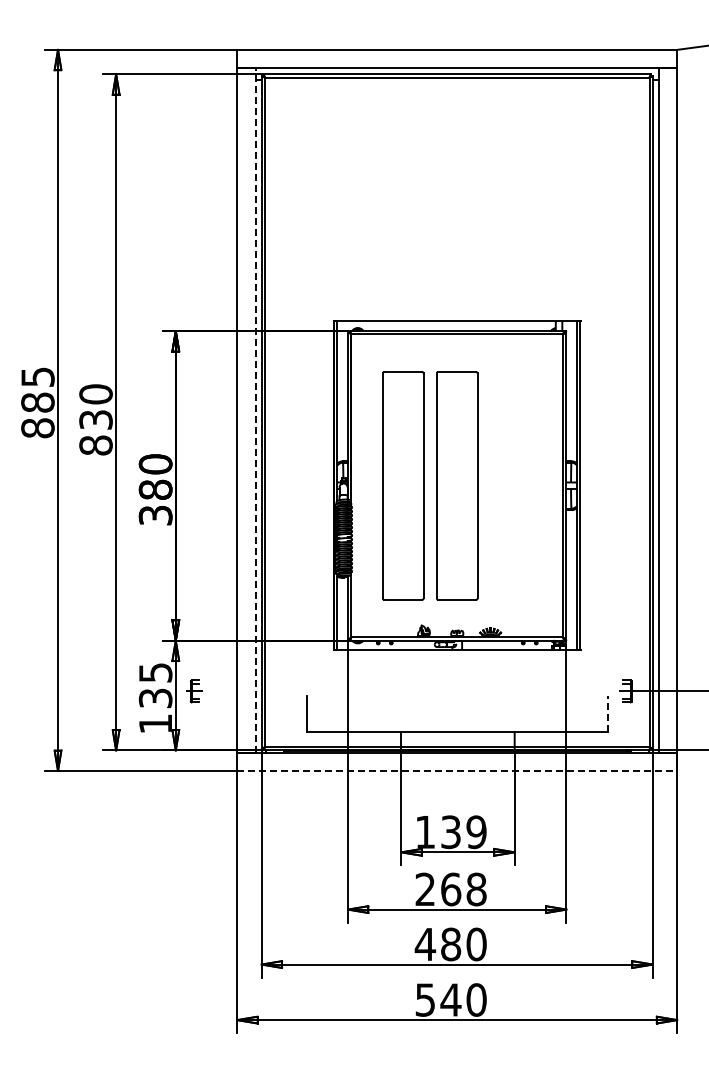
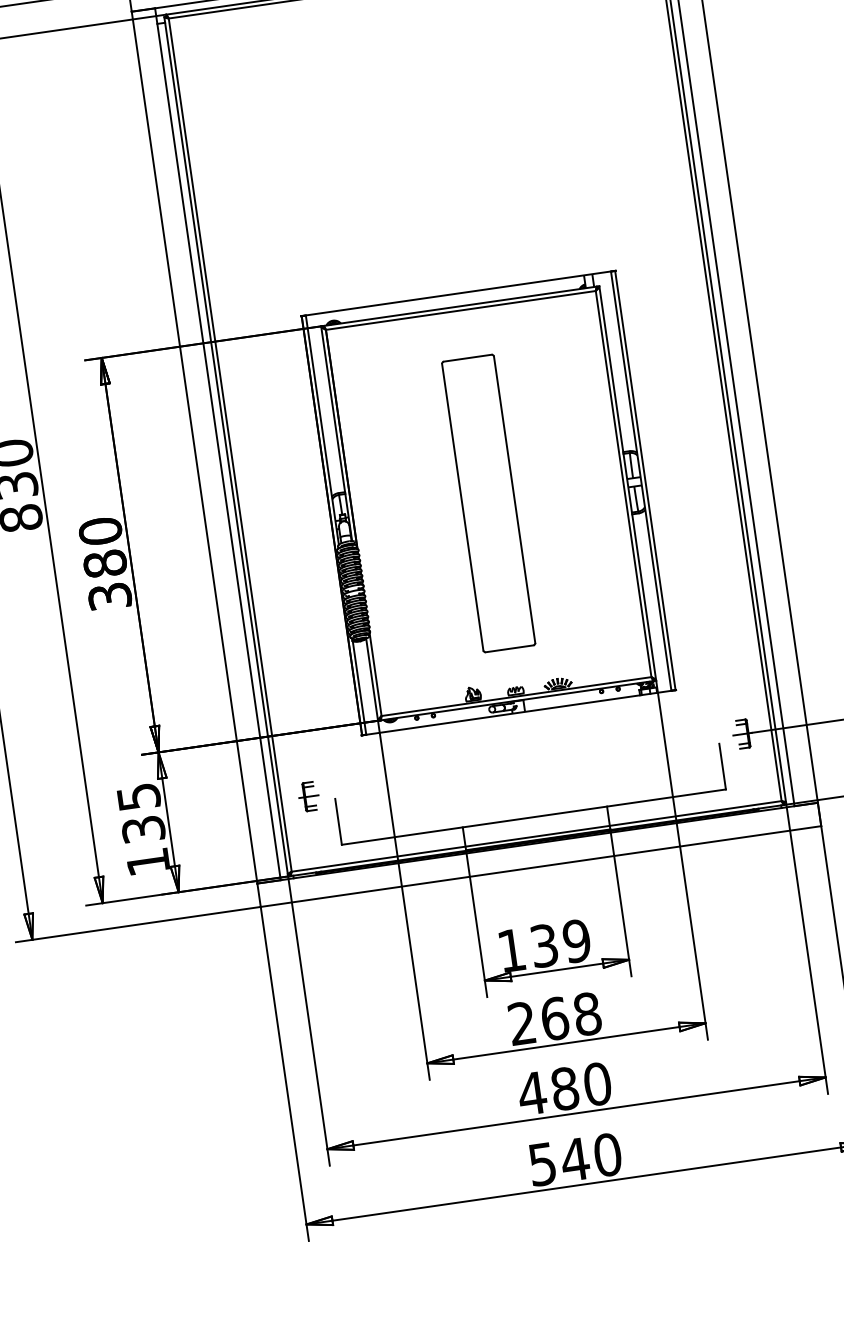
line: (255, 409) -> (217, 443), dashed -> solid
part: (403, 485) -> (420, 512), removed
part: (194, 691) -> (308, 796), moved
line: (607, 714) -> (722, 767), dashed -> solid
line: (457, 770) -> (541, 866), dashed -> solid

